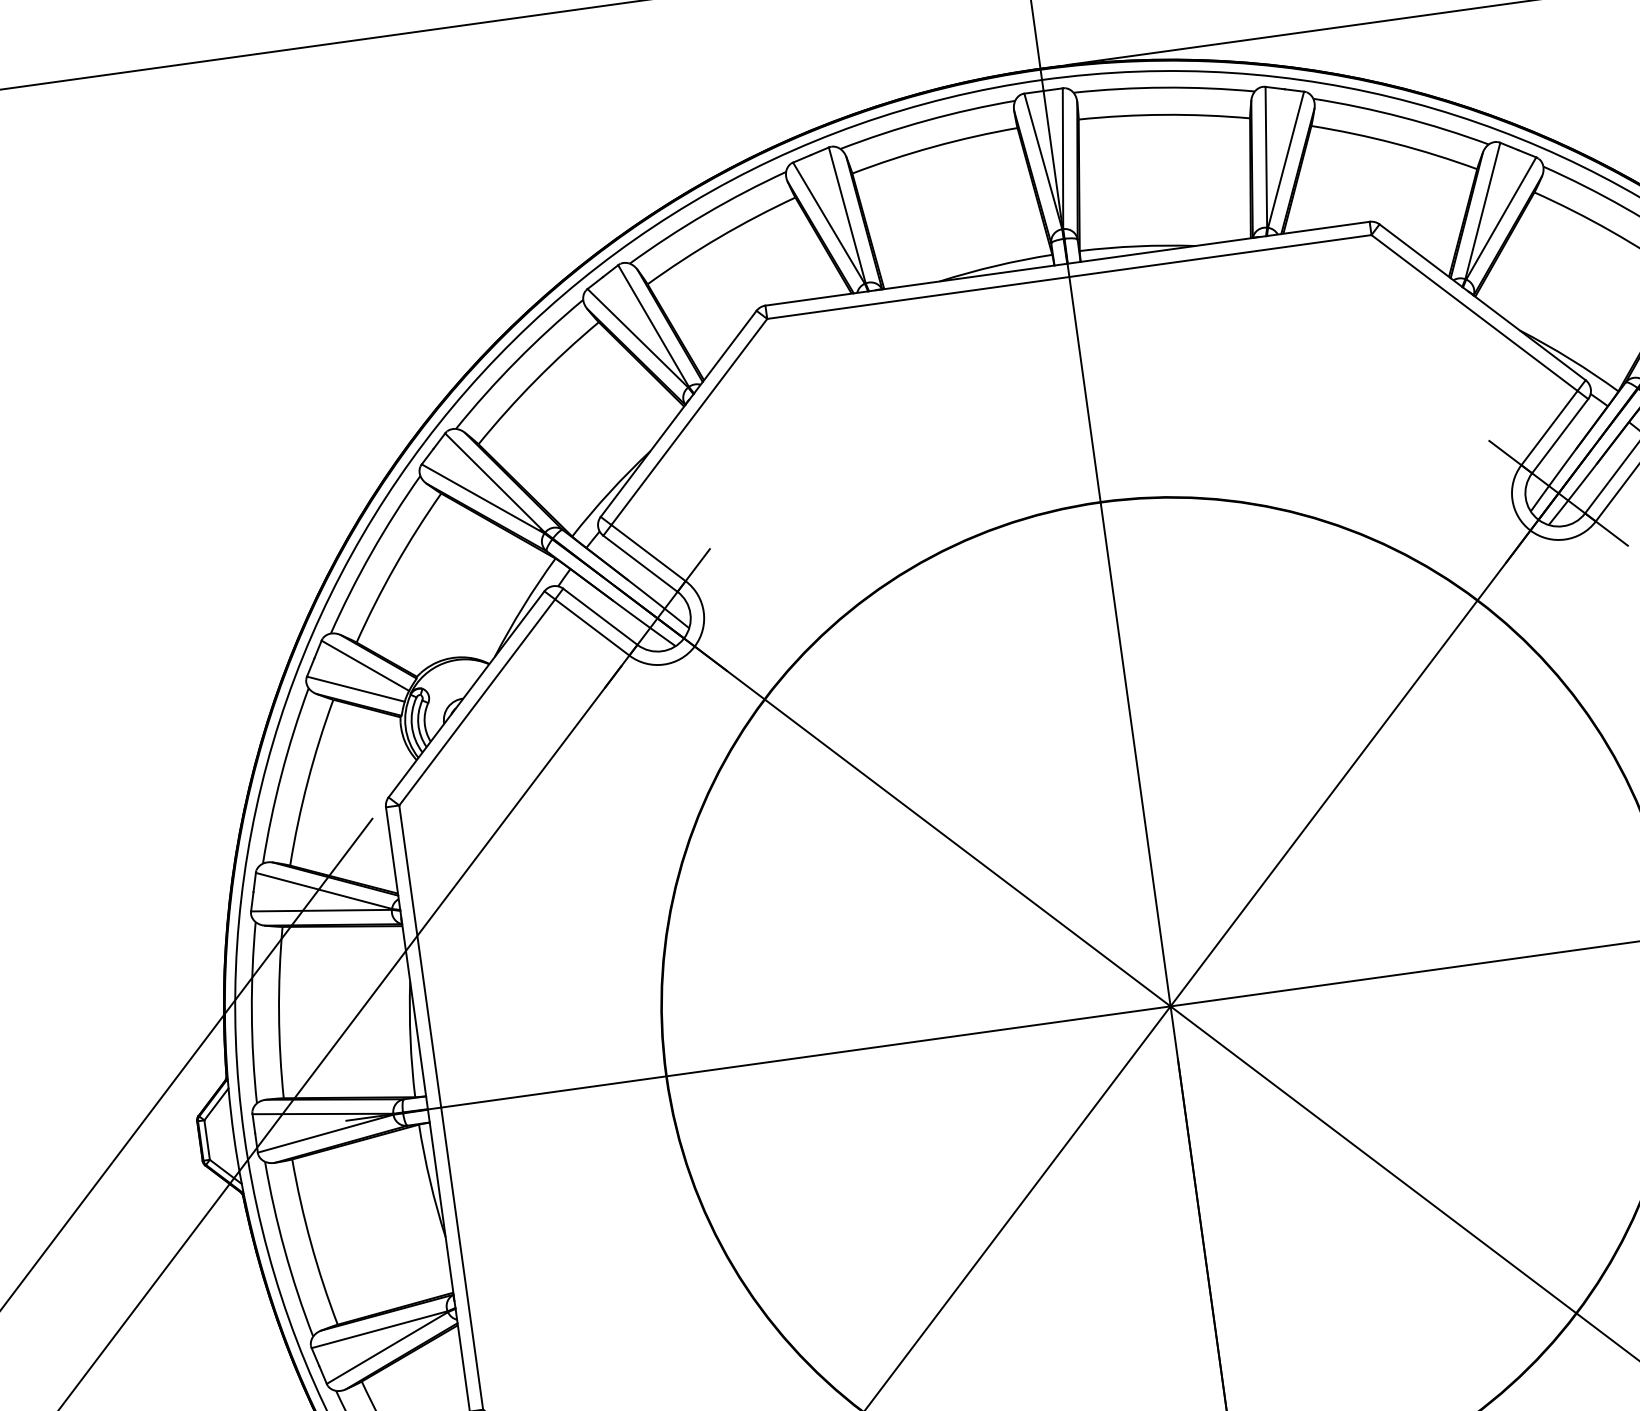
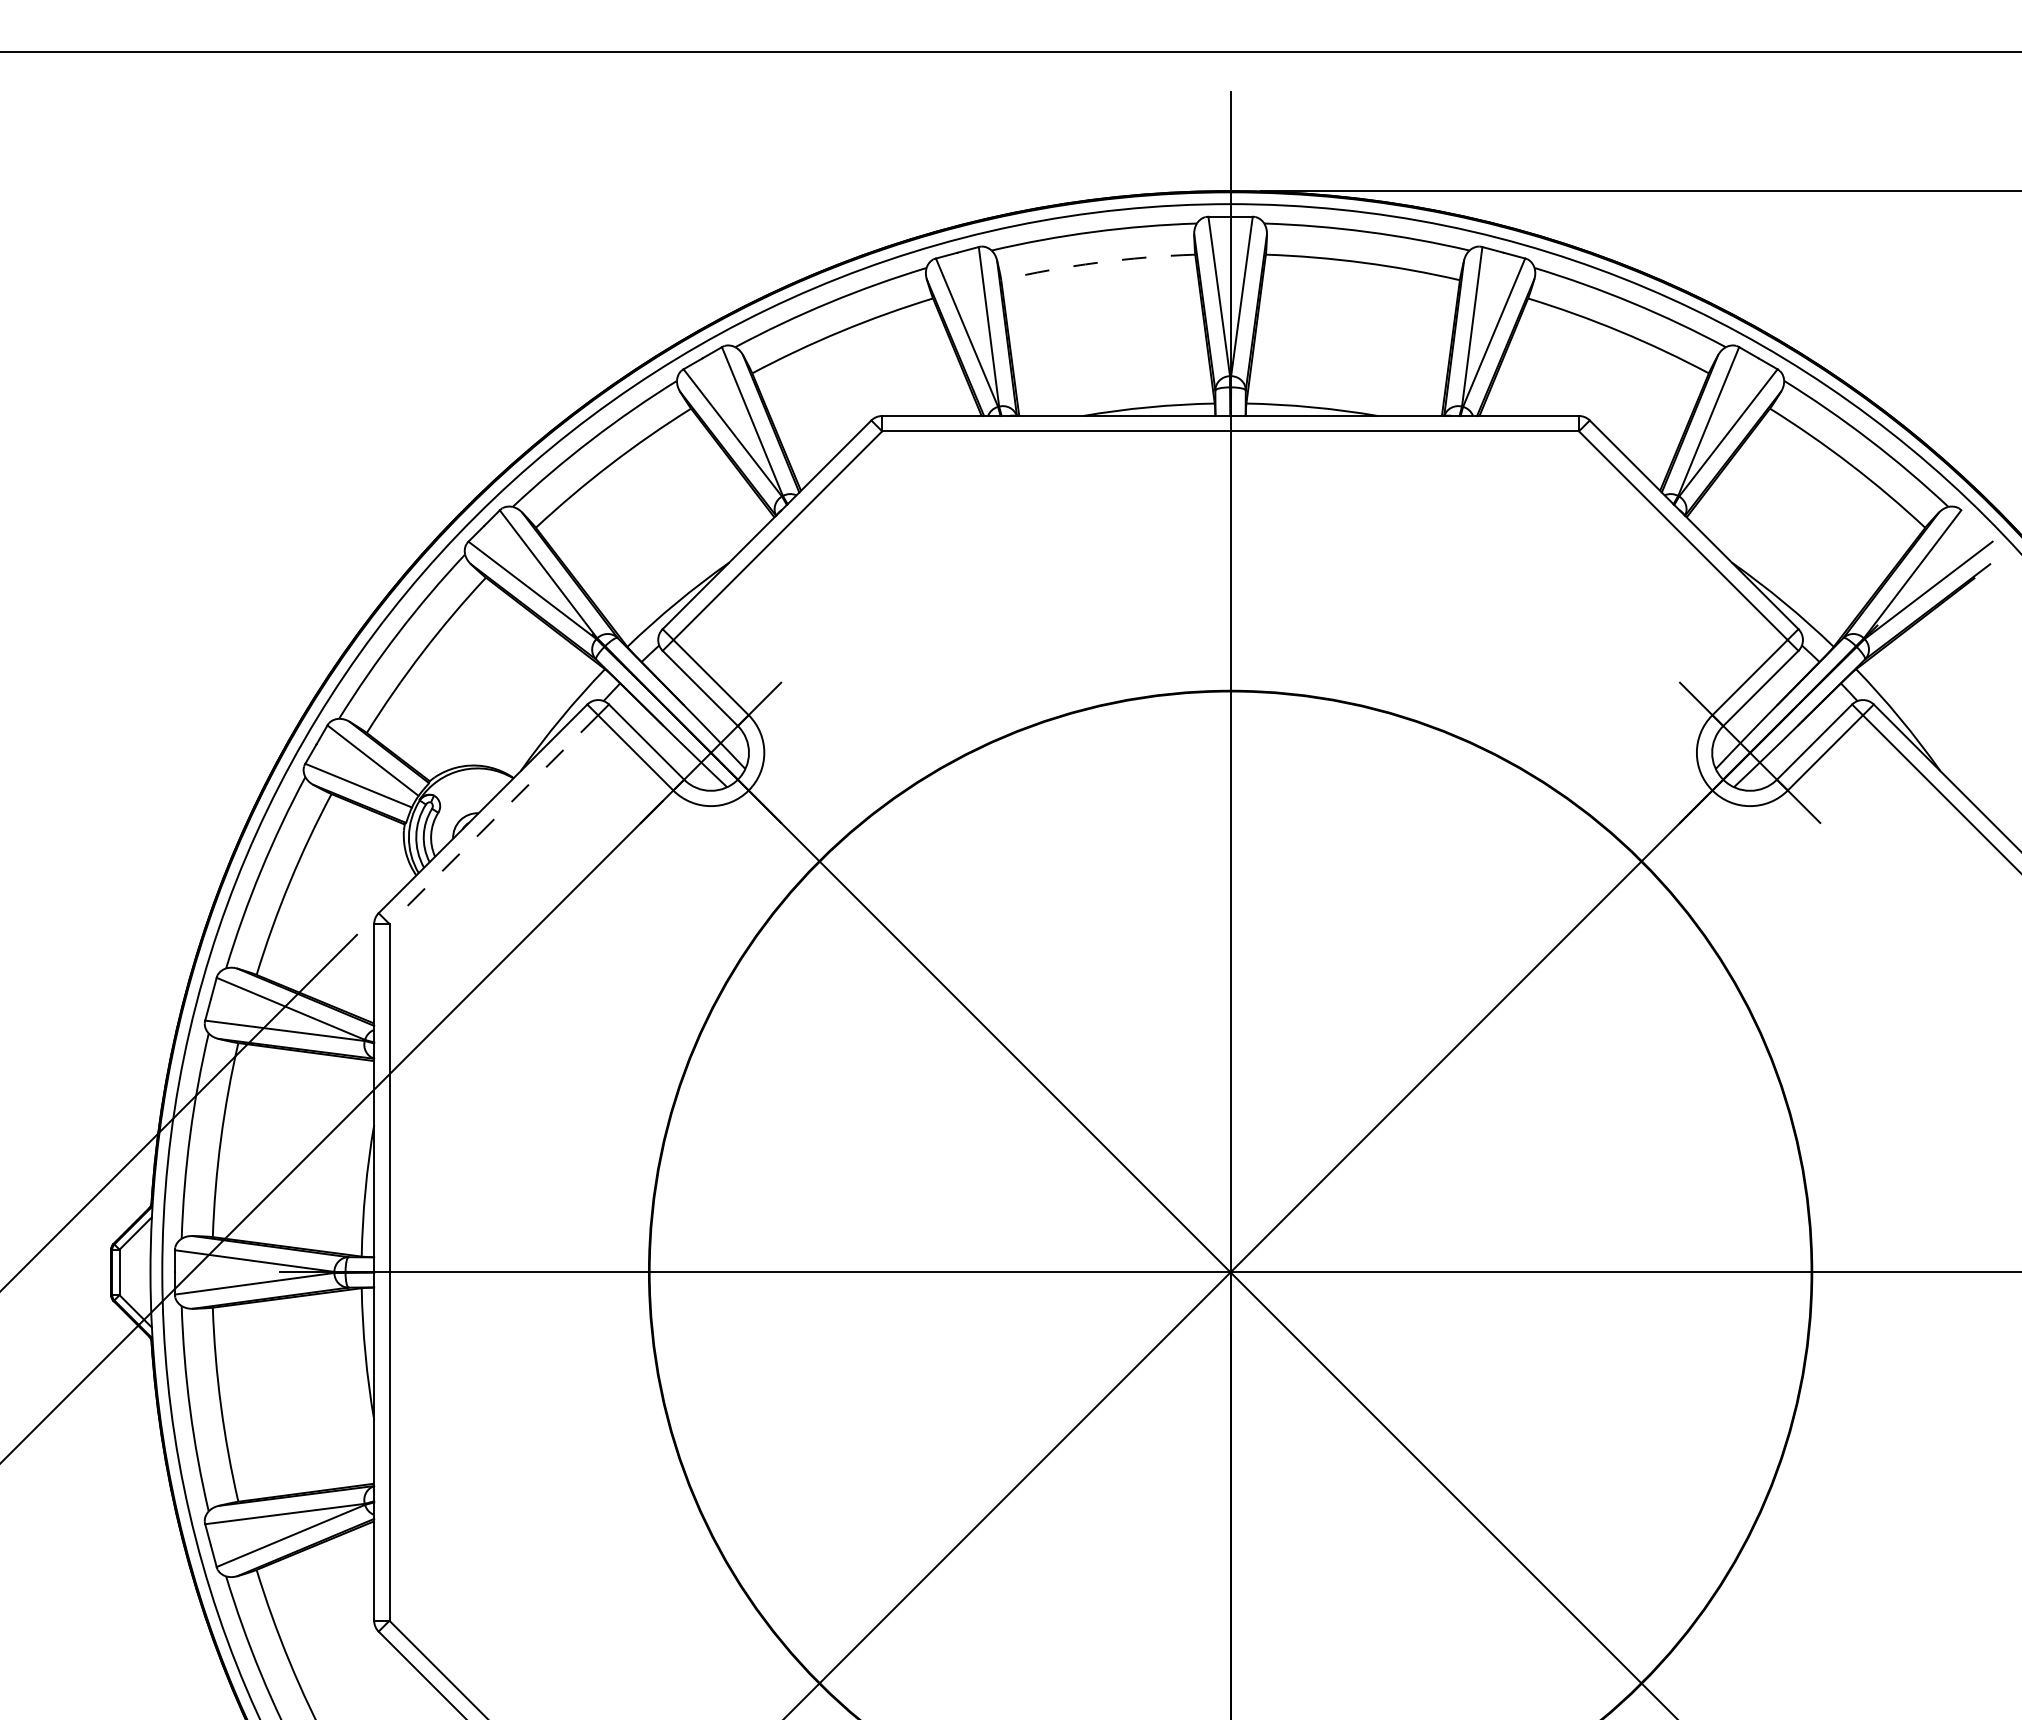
arc: (933, 146) -> (1097, 262), solid -> dashed
line: (476, 702) -> (493, 819), solid -> dashed

